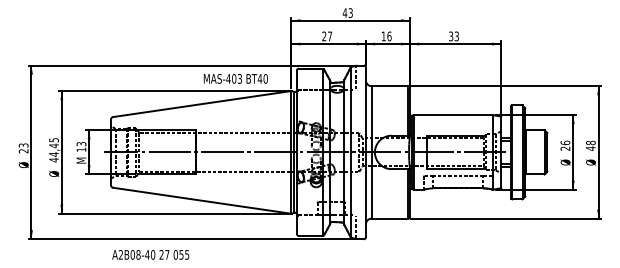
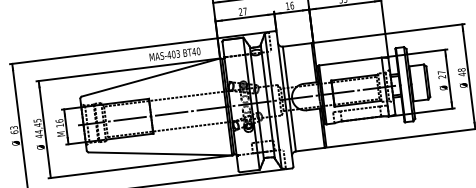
text: (565, 142) -> (441, 72), 26 -> 27
text: (81, 144) -> (59, 121), 13 -> 16
text: (23, 151) -> (14, 132), 23 -> 63

